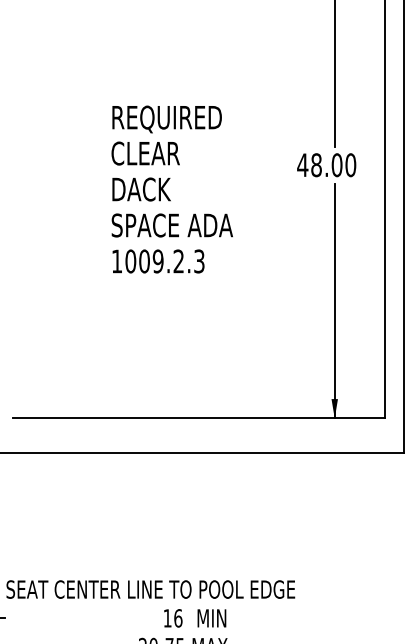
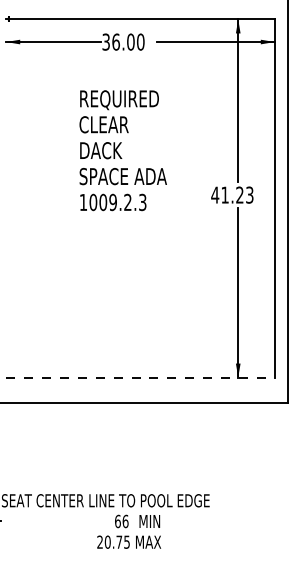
text: (333, 164) -> (237, 194), 48.00 -> 41.23
text: (171, 189) -> (122, 150), moved
line: (200, 418) -> (141, 377), solid -> dashed
text: (167, 618) -> (117, 521), 16 -> 66

